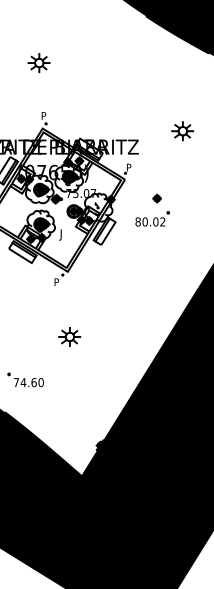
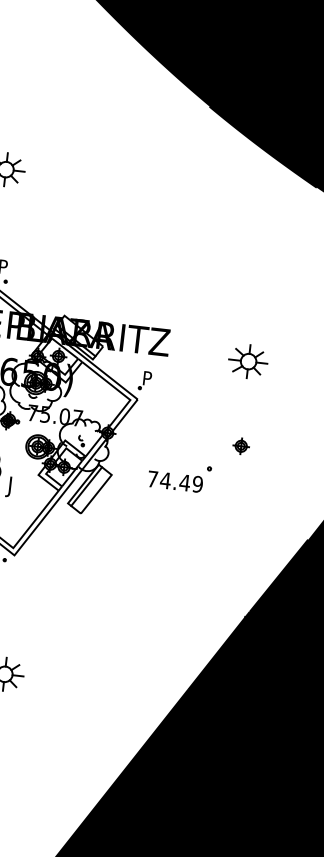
part: (182, 131) -> (247, 362), moved
part: (156, 198) -> (240, 445), moved
text: (150, 221) -> (175, 480), 80.02 -> 74.49

